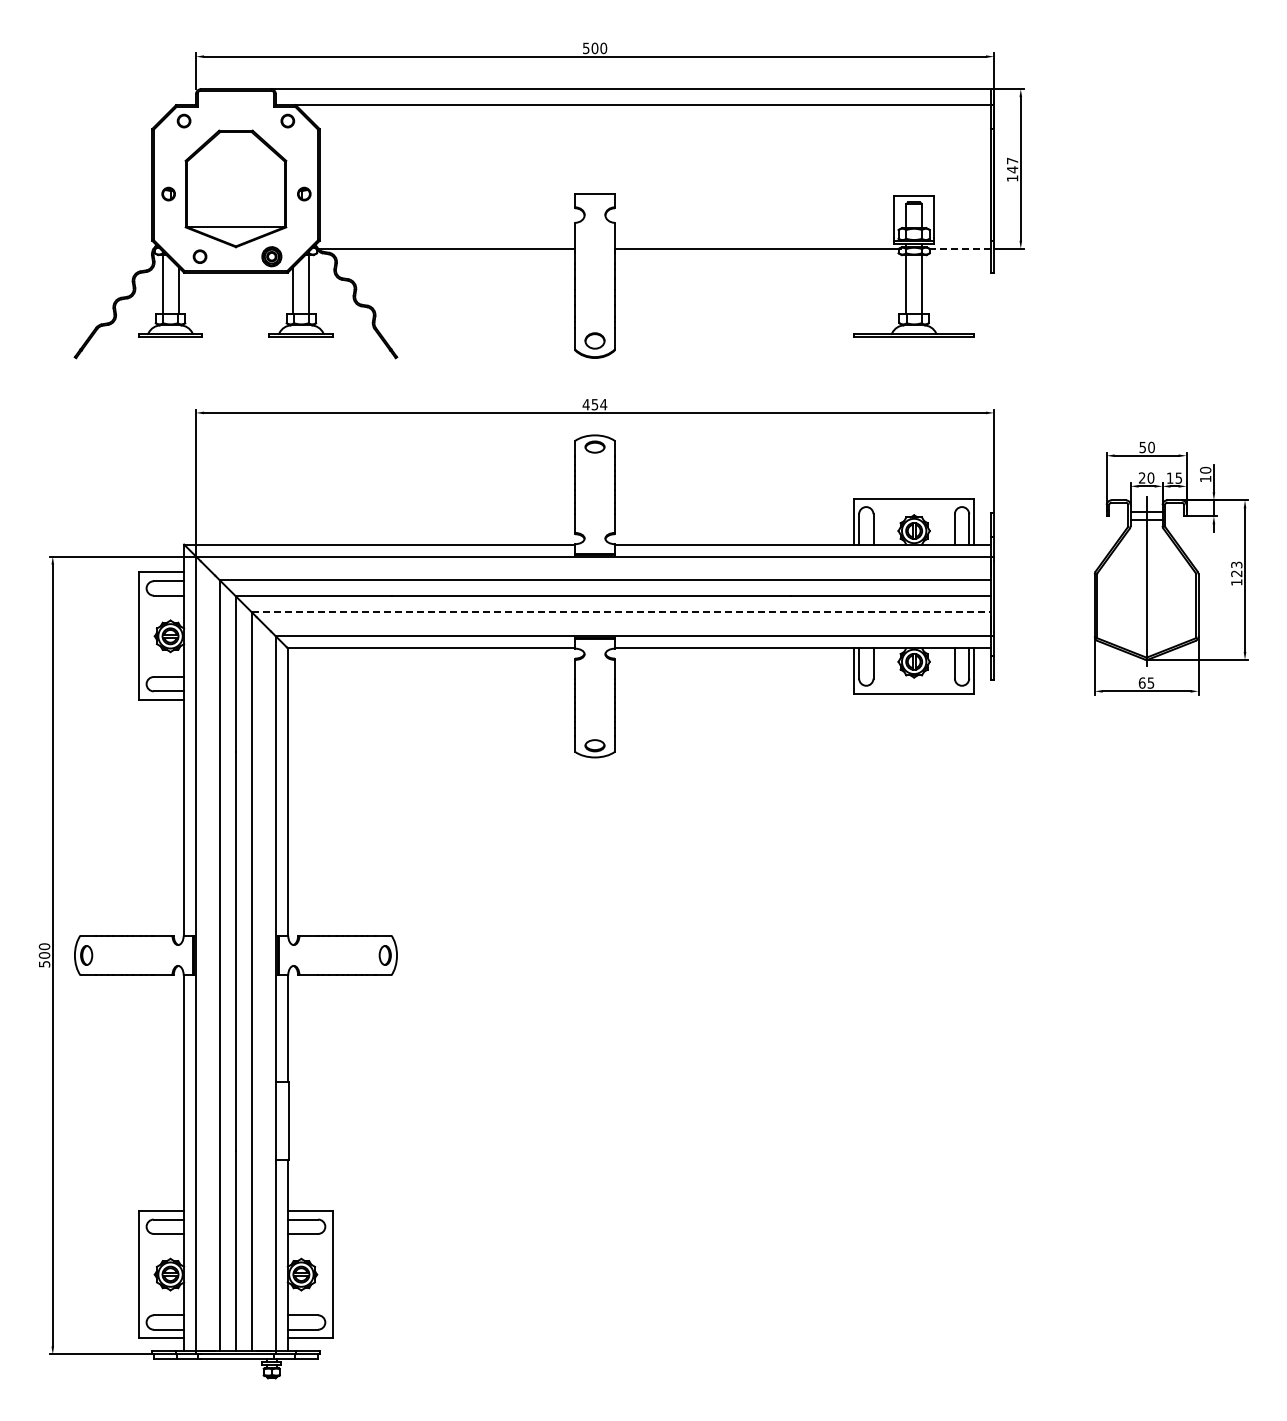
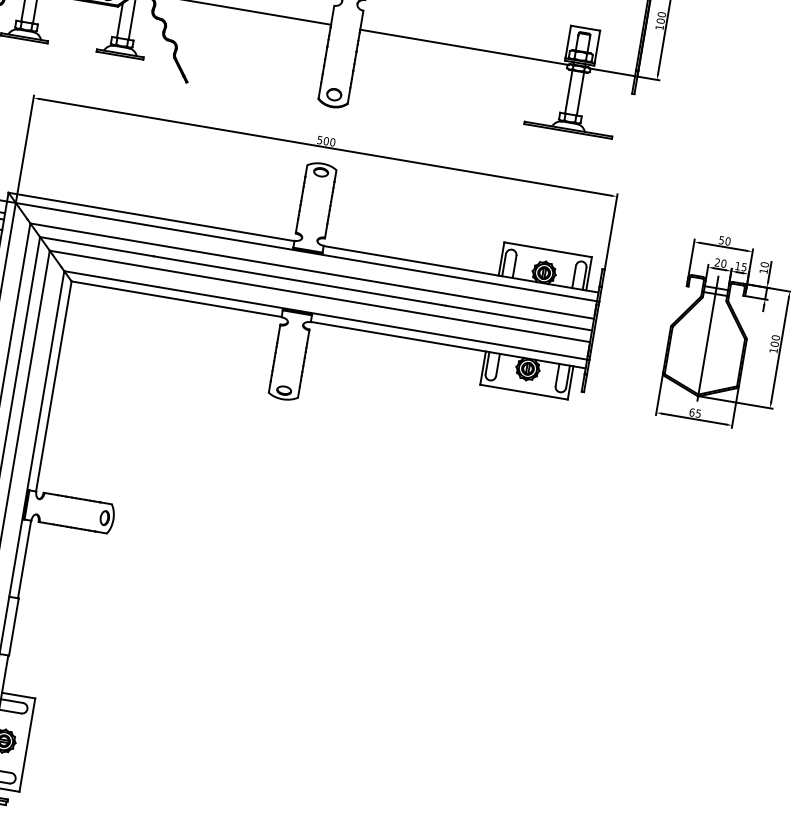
text: (1012, 165) -> (661, 18), 147 -> 100
line: (959, 248) -> (612, 72), dashed -> solid
text: (594, 404) -> (326, 141), 454 -> 500
text: (1236, 569) -> (775, 341), 123 -> 100
line: (621, 612) -> (320, 296), dashed -> solid

